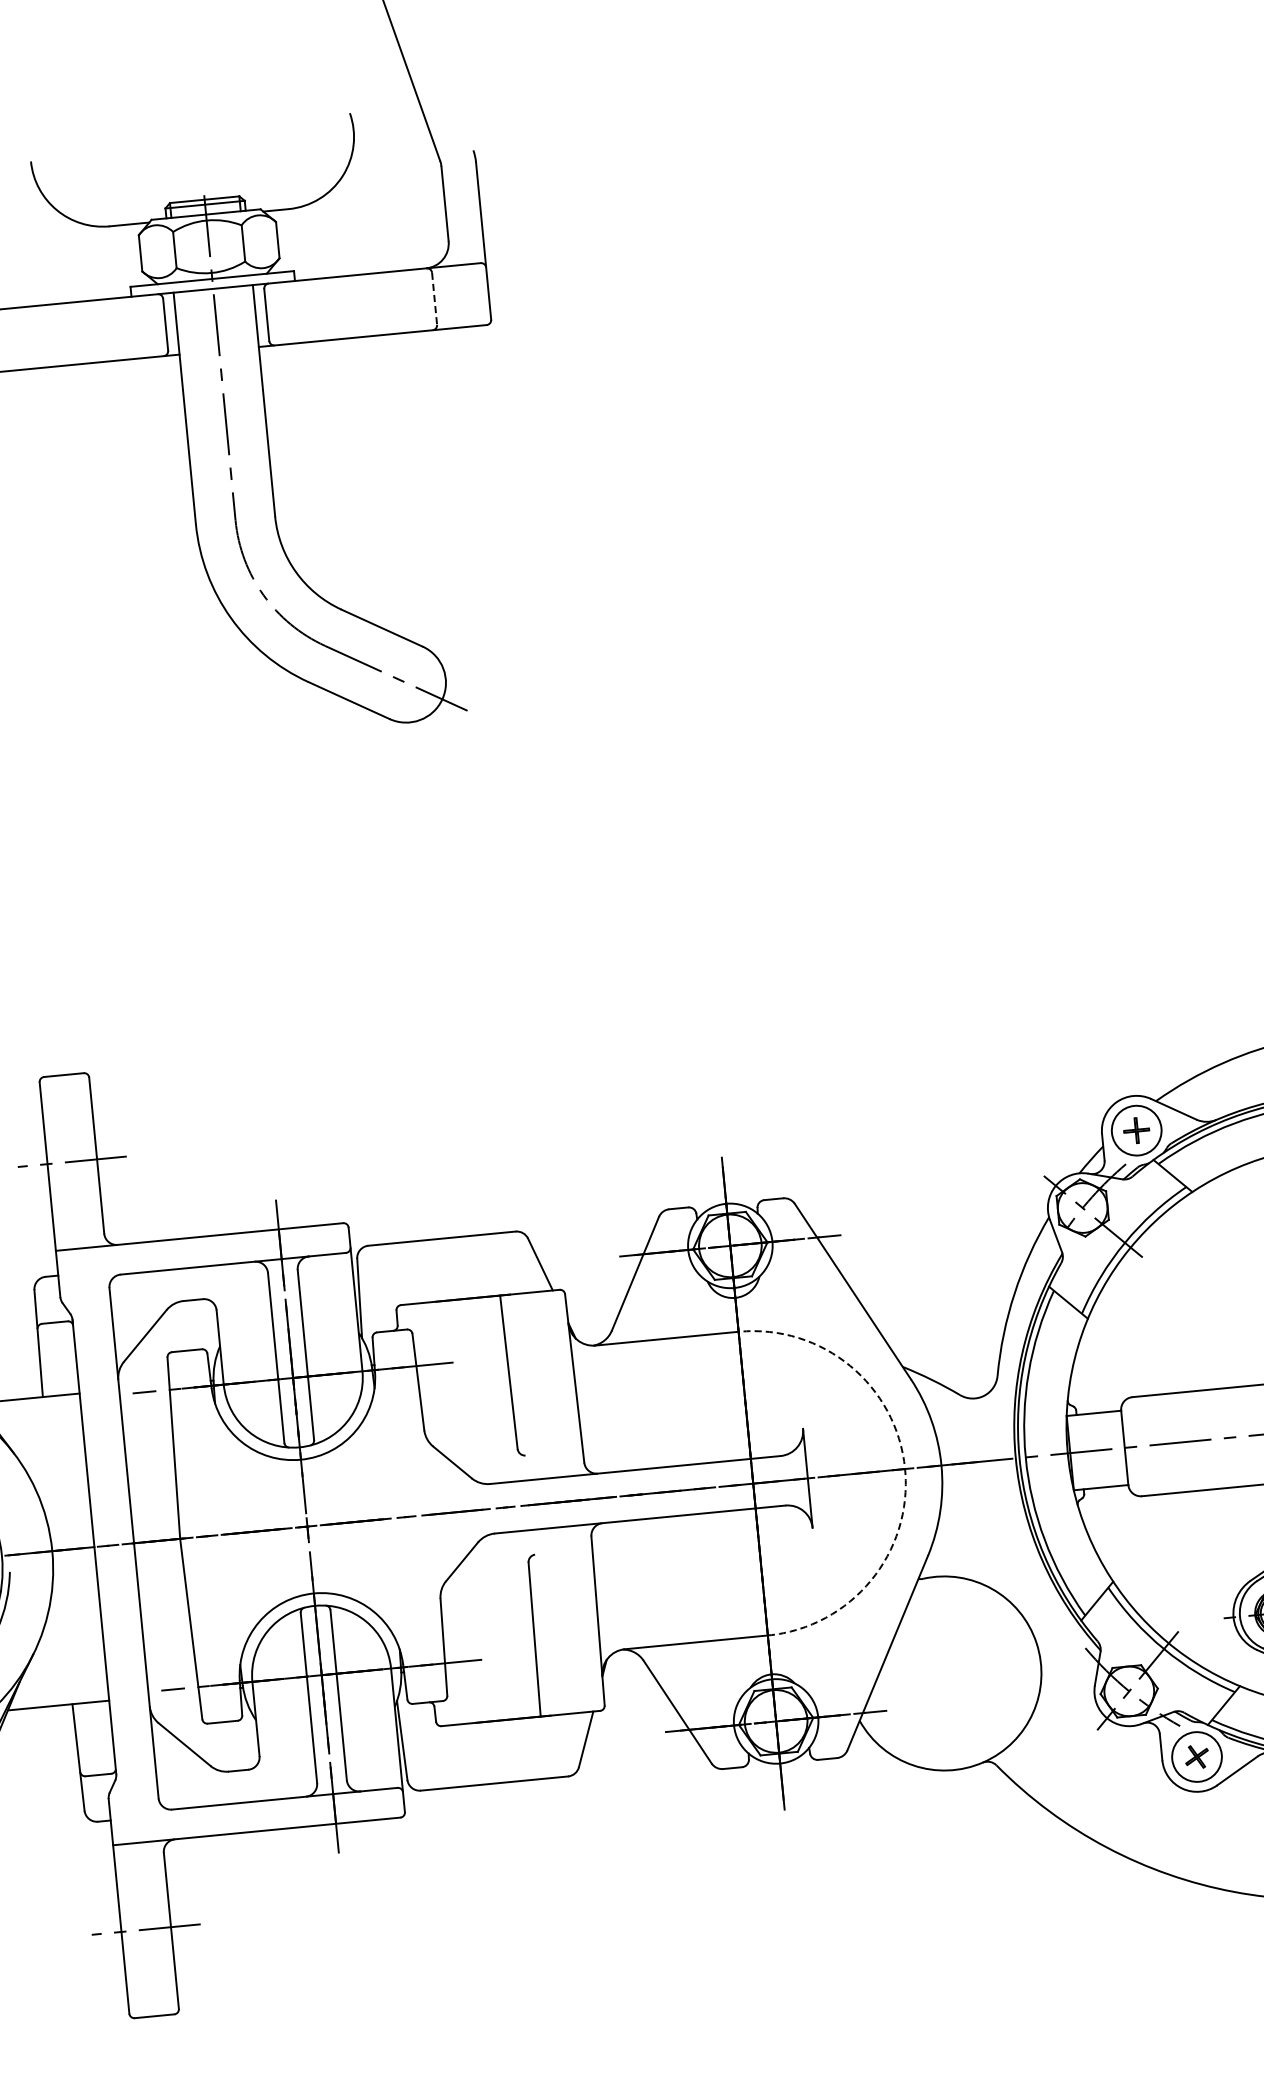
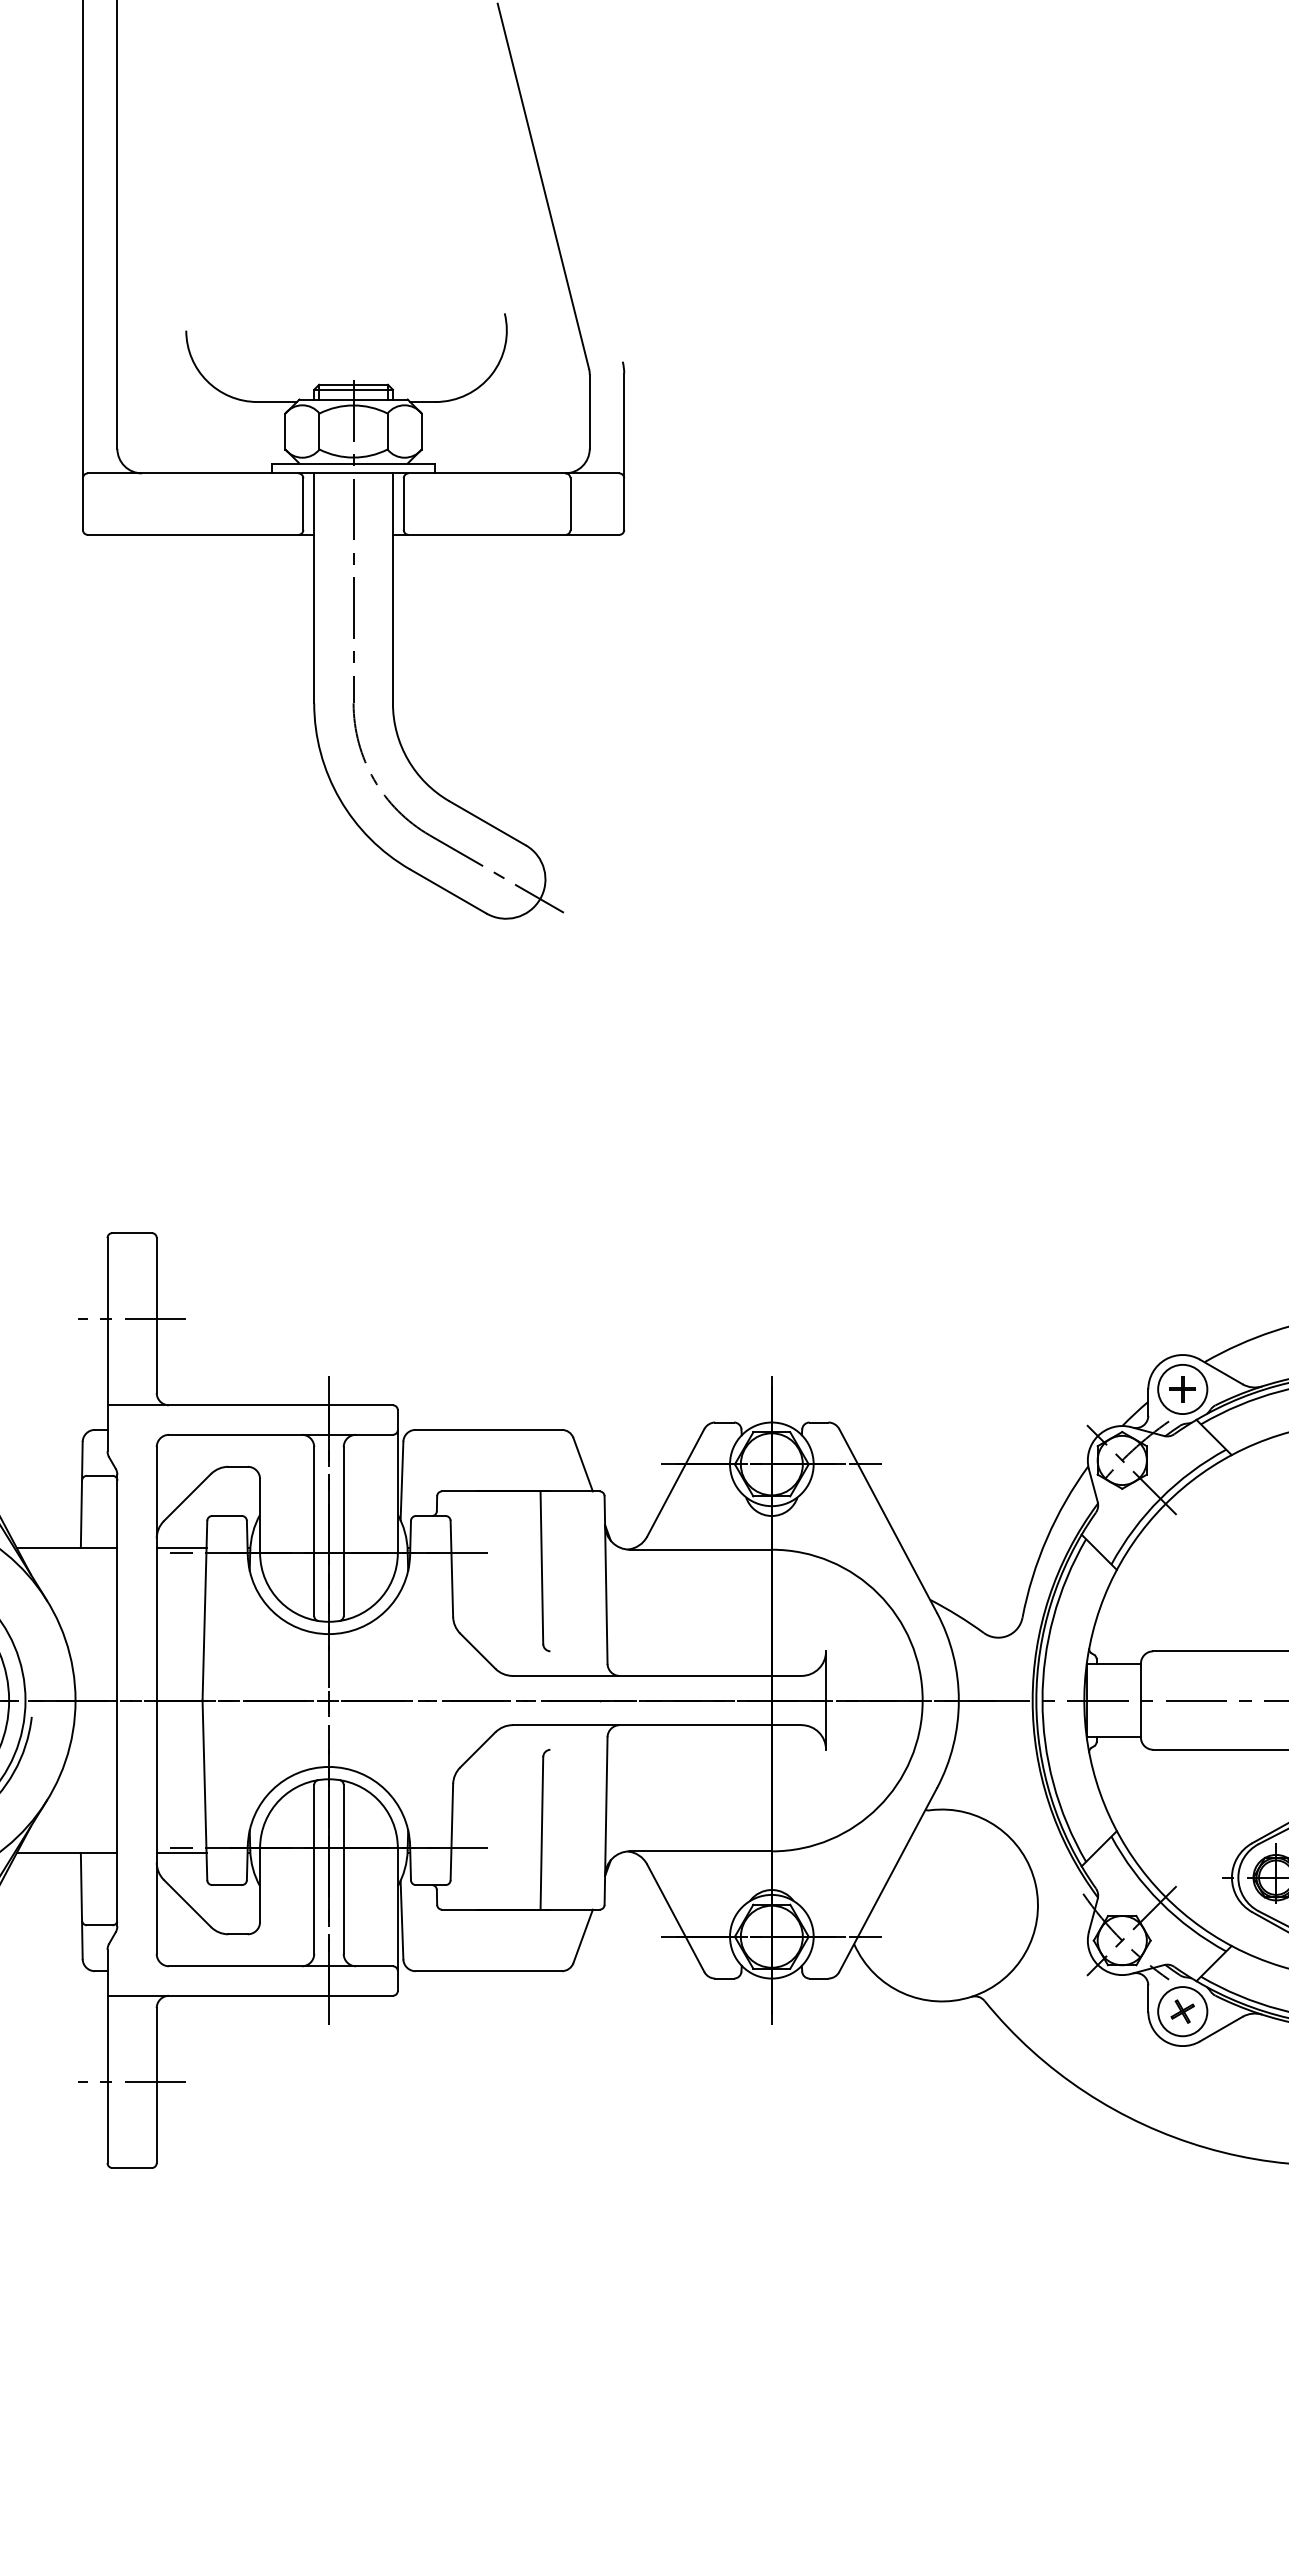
line: (434, 299) -> (570, 504), dashed -> solid
line: (144, 1387) -> (181, 1548), added
arc: (904, 1469) -> (922, 1700), dashed -> solid
line: (173, 1694) -> (181, 1853), added

